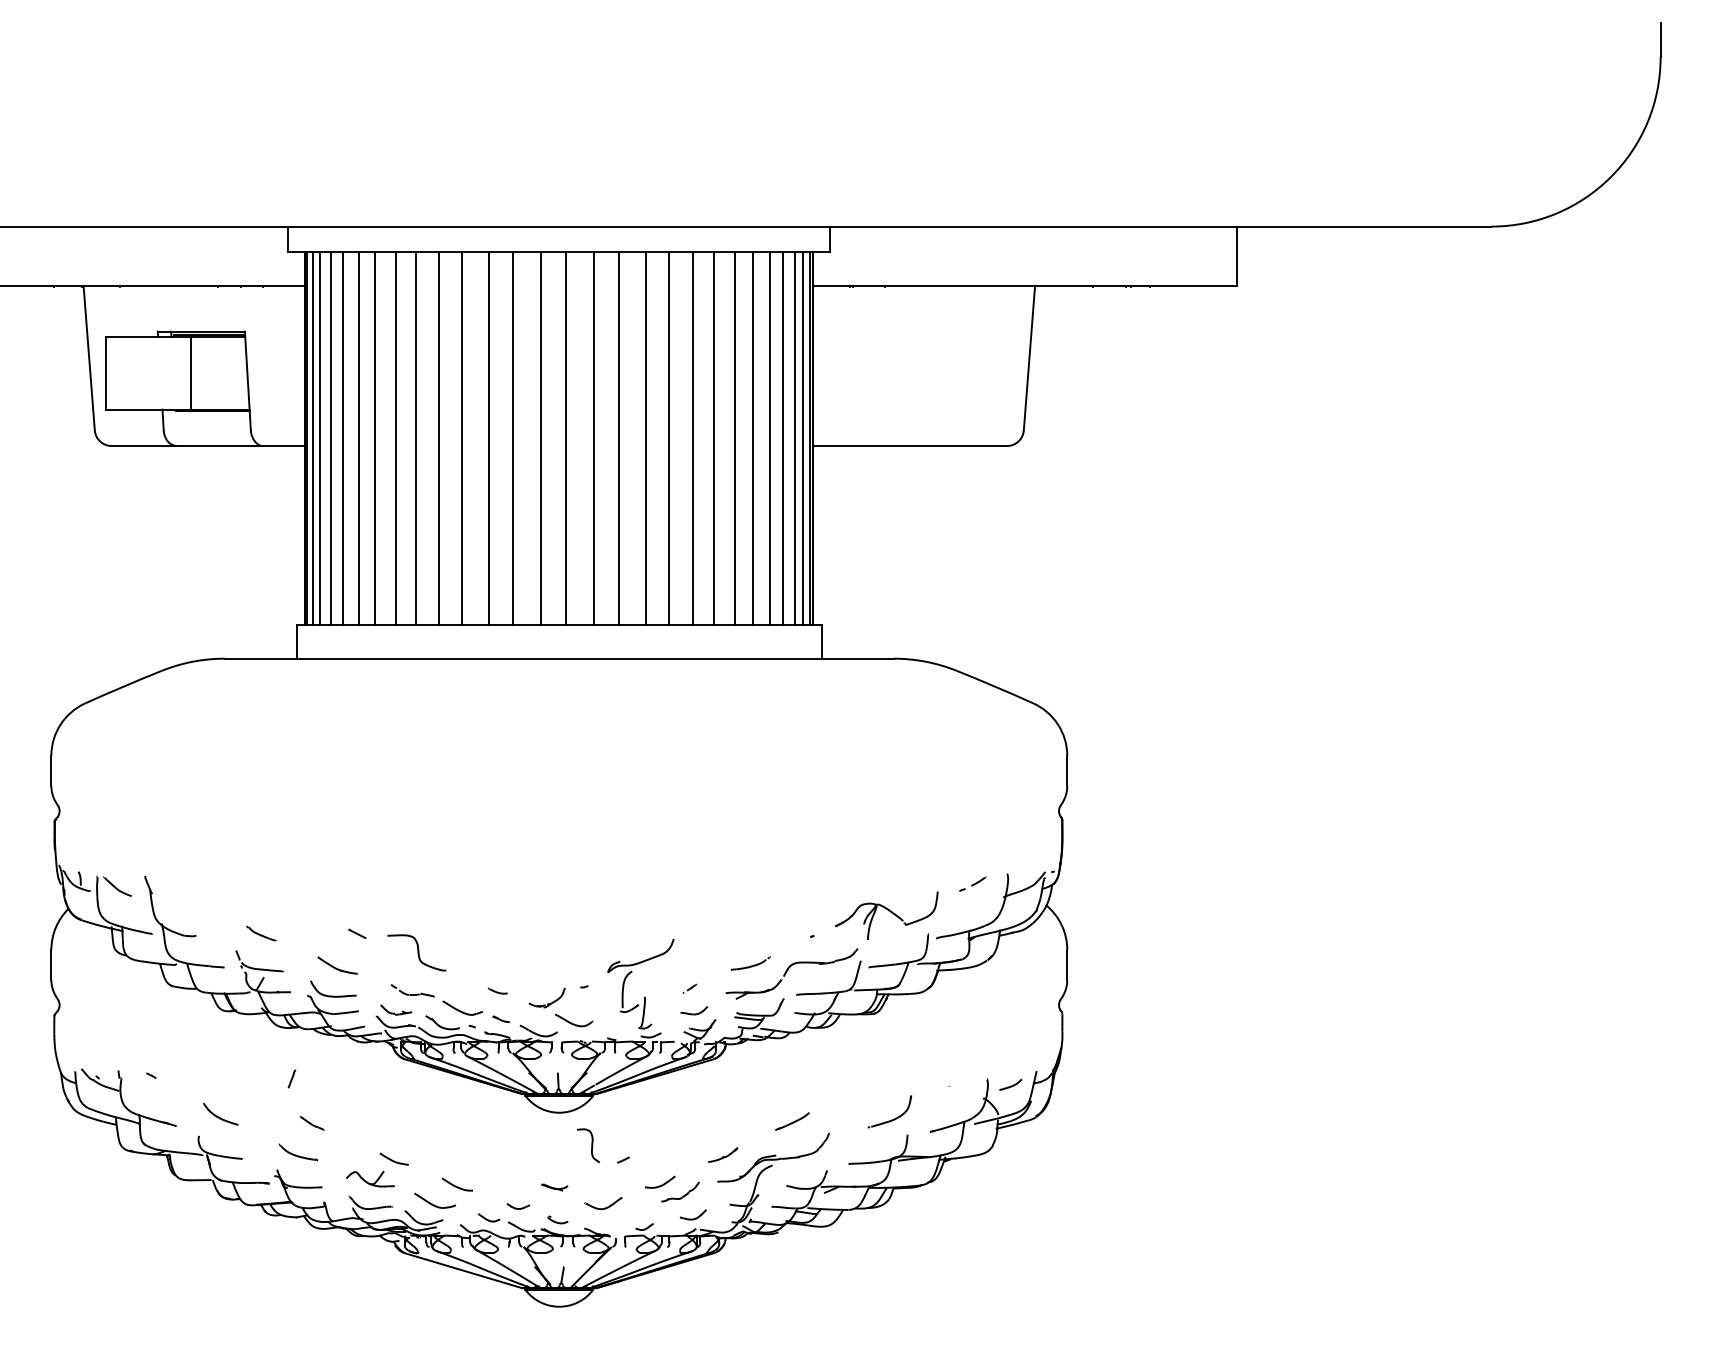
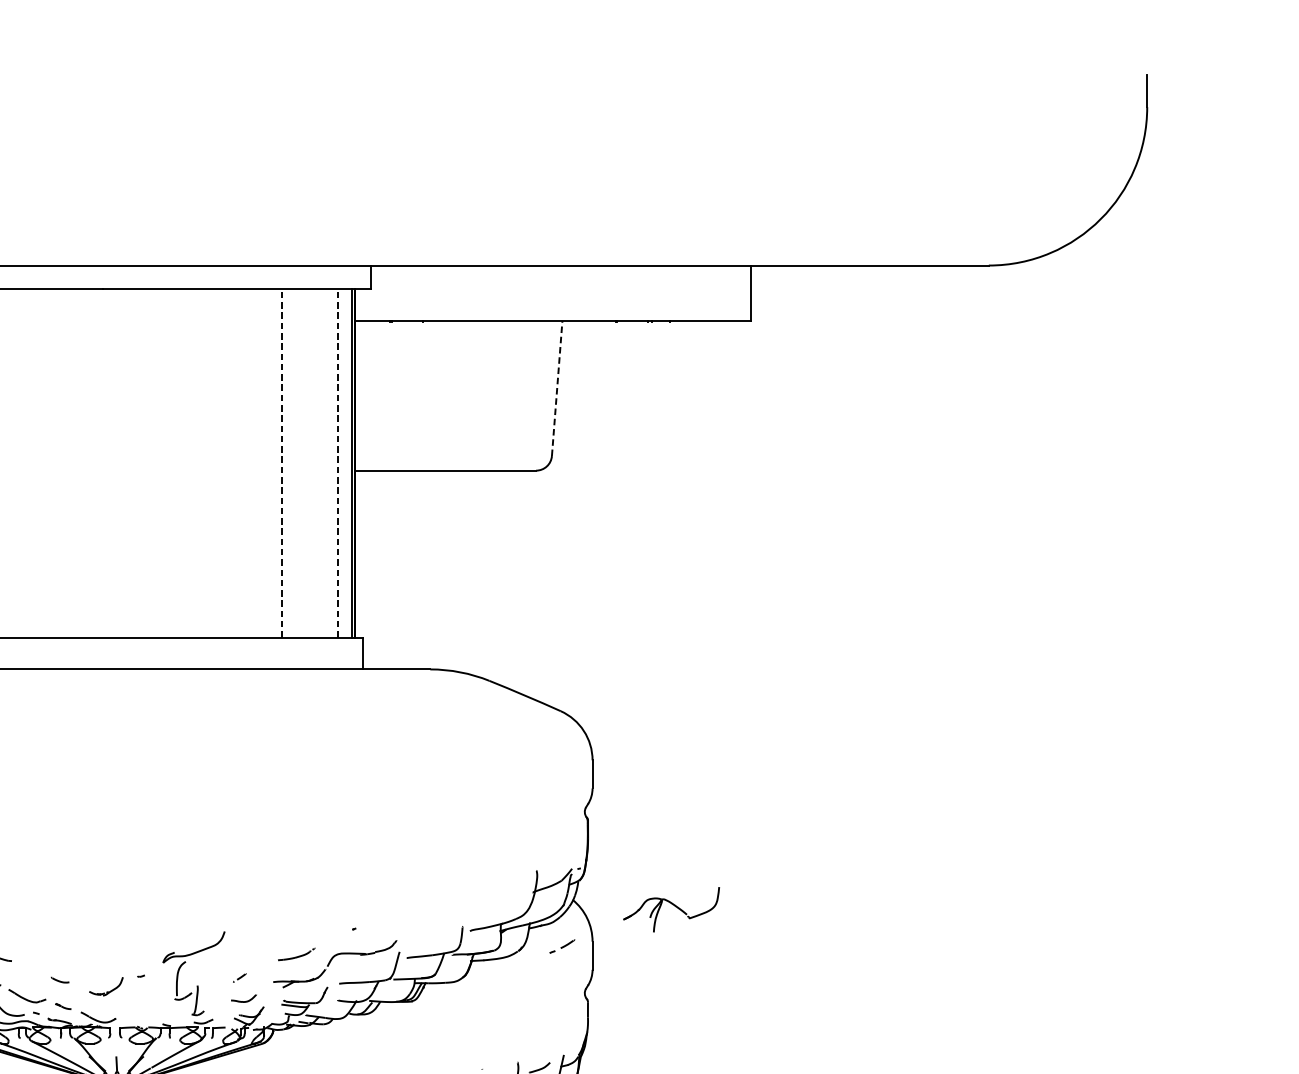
line: (1029, 357) -> (557, 387), solid -> dashed
line: (735, 437) -> (282, 462), solid -> dashed
line: (794, 437) -> (337, 462), solid -> dashed
line: (439, 438) -> (5, 463), removed
line: (462, 438) -> (27, 463), removed
line: (488, 438) -> (51, 463), removed
line: (513, 438) -> (74, 463), removed
line: (540, 438) -> (100, 463), removed
line: (566, 438) -> (124, 463), removed
line: (594, 438) -> (150, 463), removed
line: (619, 438) -> (173, 463), removed
line: (645, 438) -> (198, 463), removed
line: (669, 438) -> (220, 463), removed
line: (693, 438) -> (243, 463), removed
line: (714, 438) -> (262, 463), removed
line: (752, 438) -> (298, 463), removed
line: (769, 438) -> (314, 463), removed
line: (782, 438) -> (326, 463), removed
line: (803, 438) -> (345, 463), removed
part: (972, 883) -> (561, 945), moved
part: (886, 915) -> (671, 909), moved
part: (574, 1020) -> (131, 1007), removed

